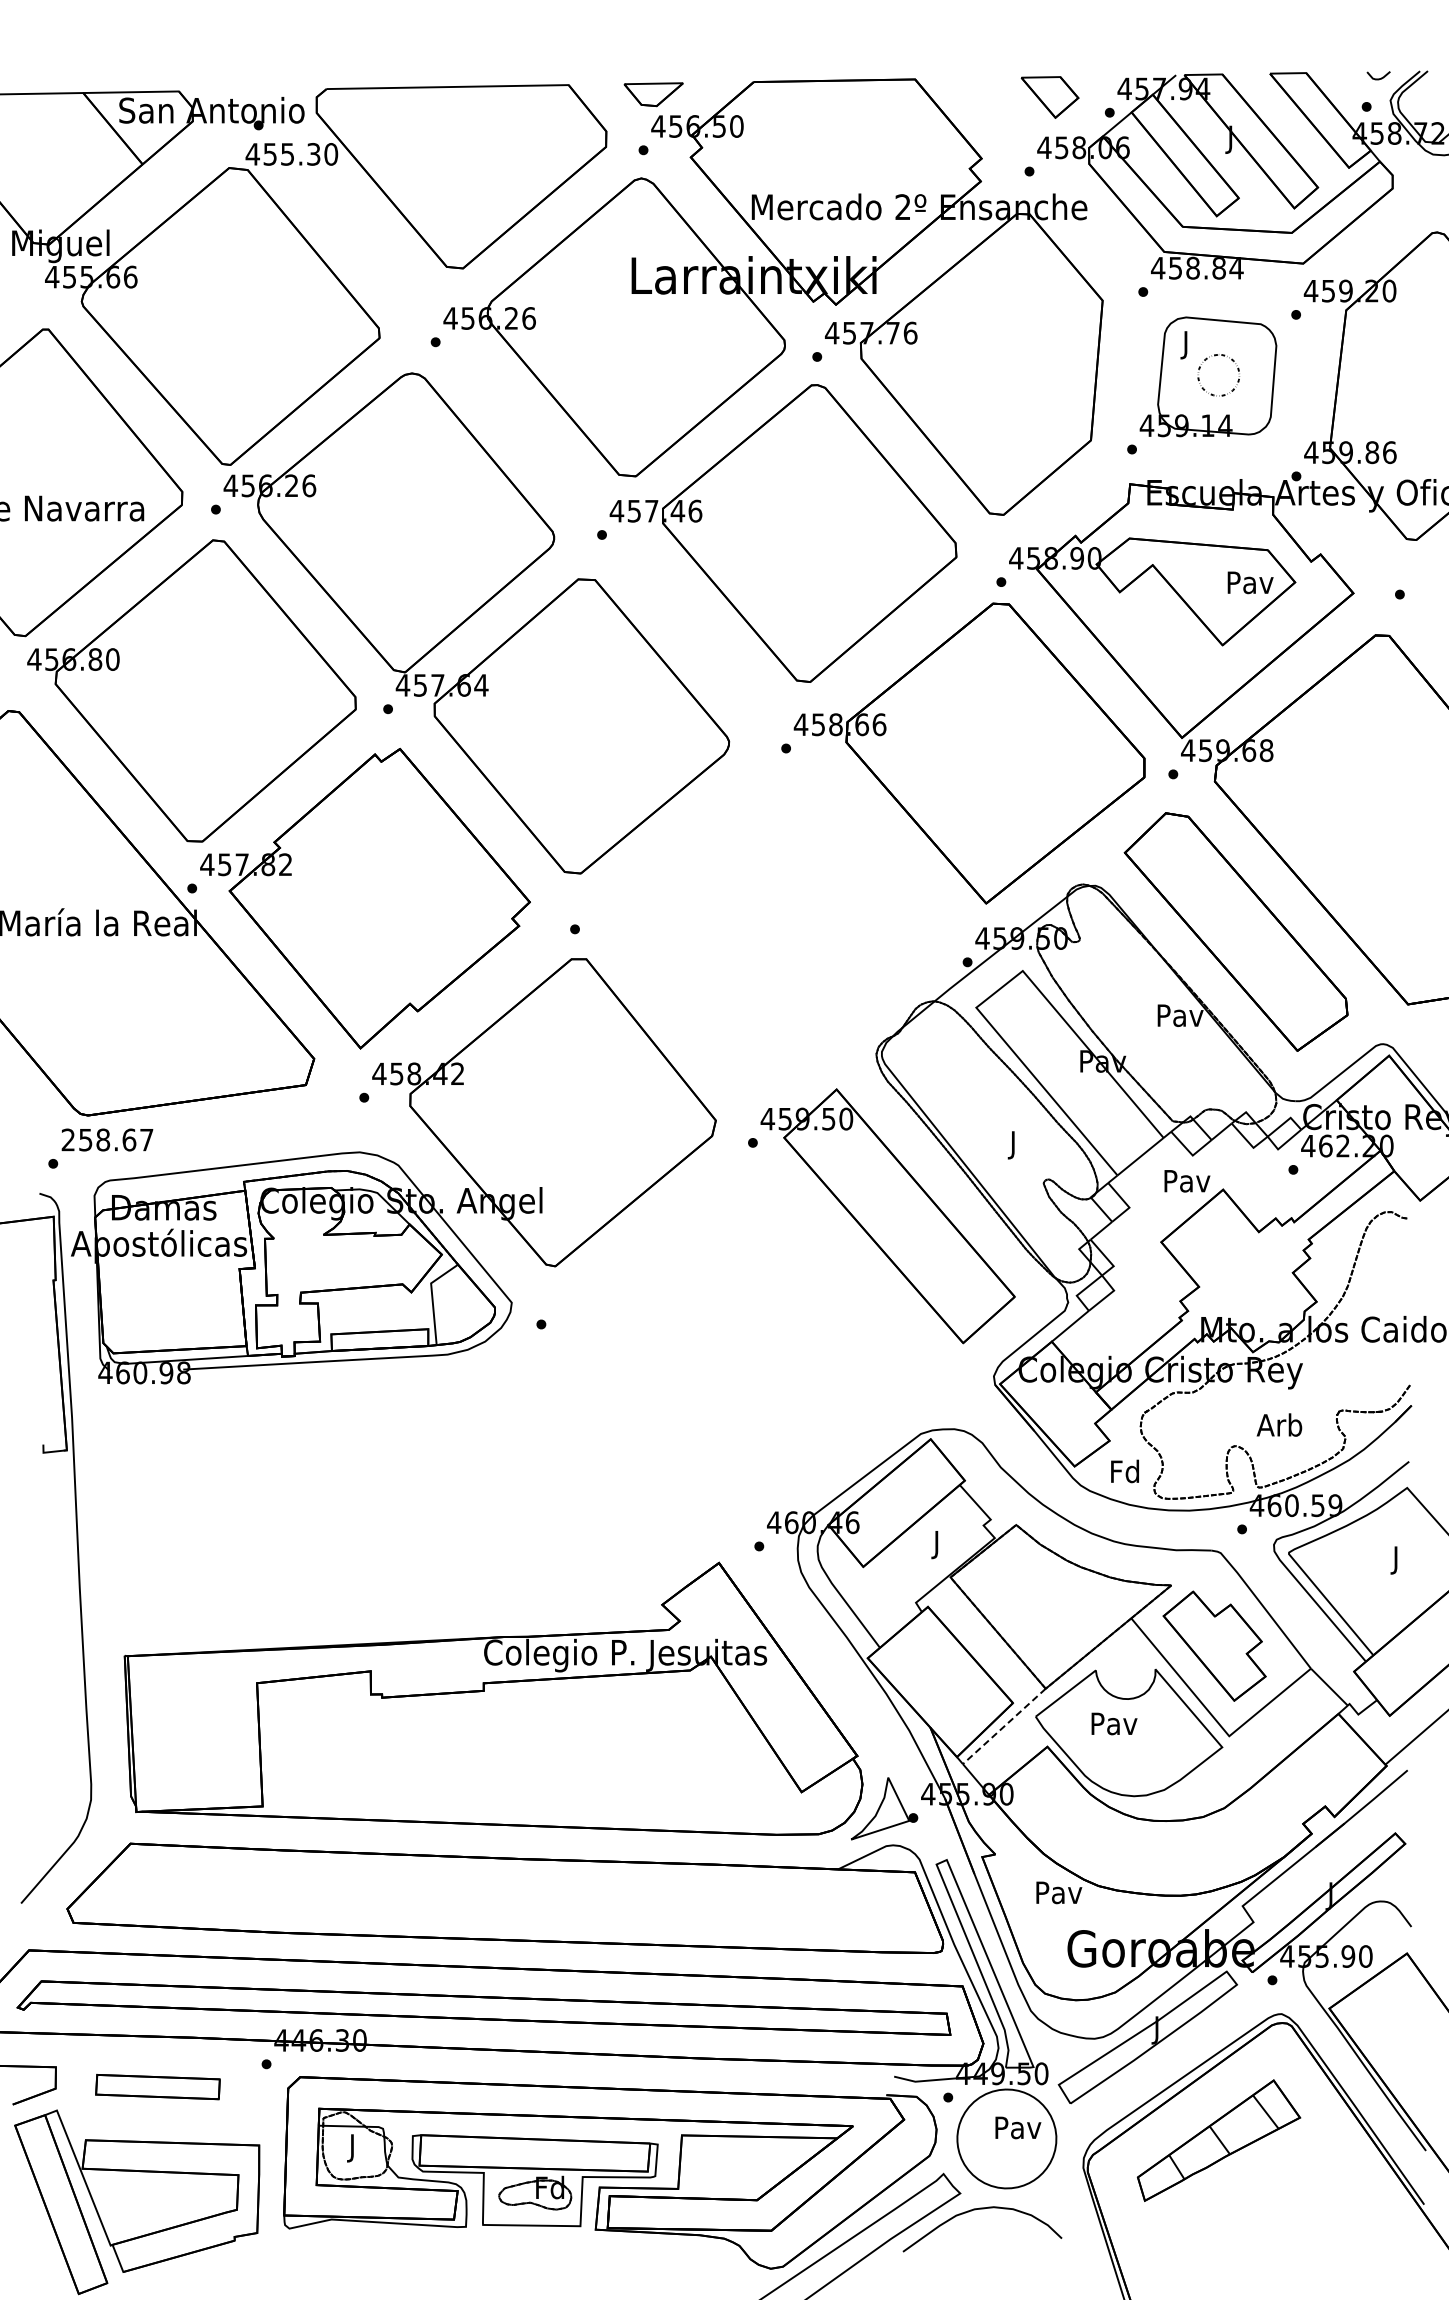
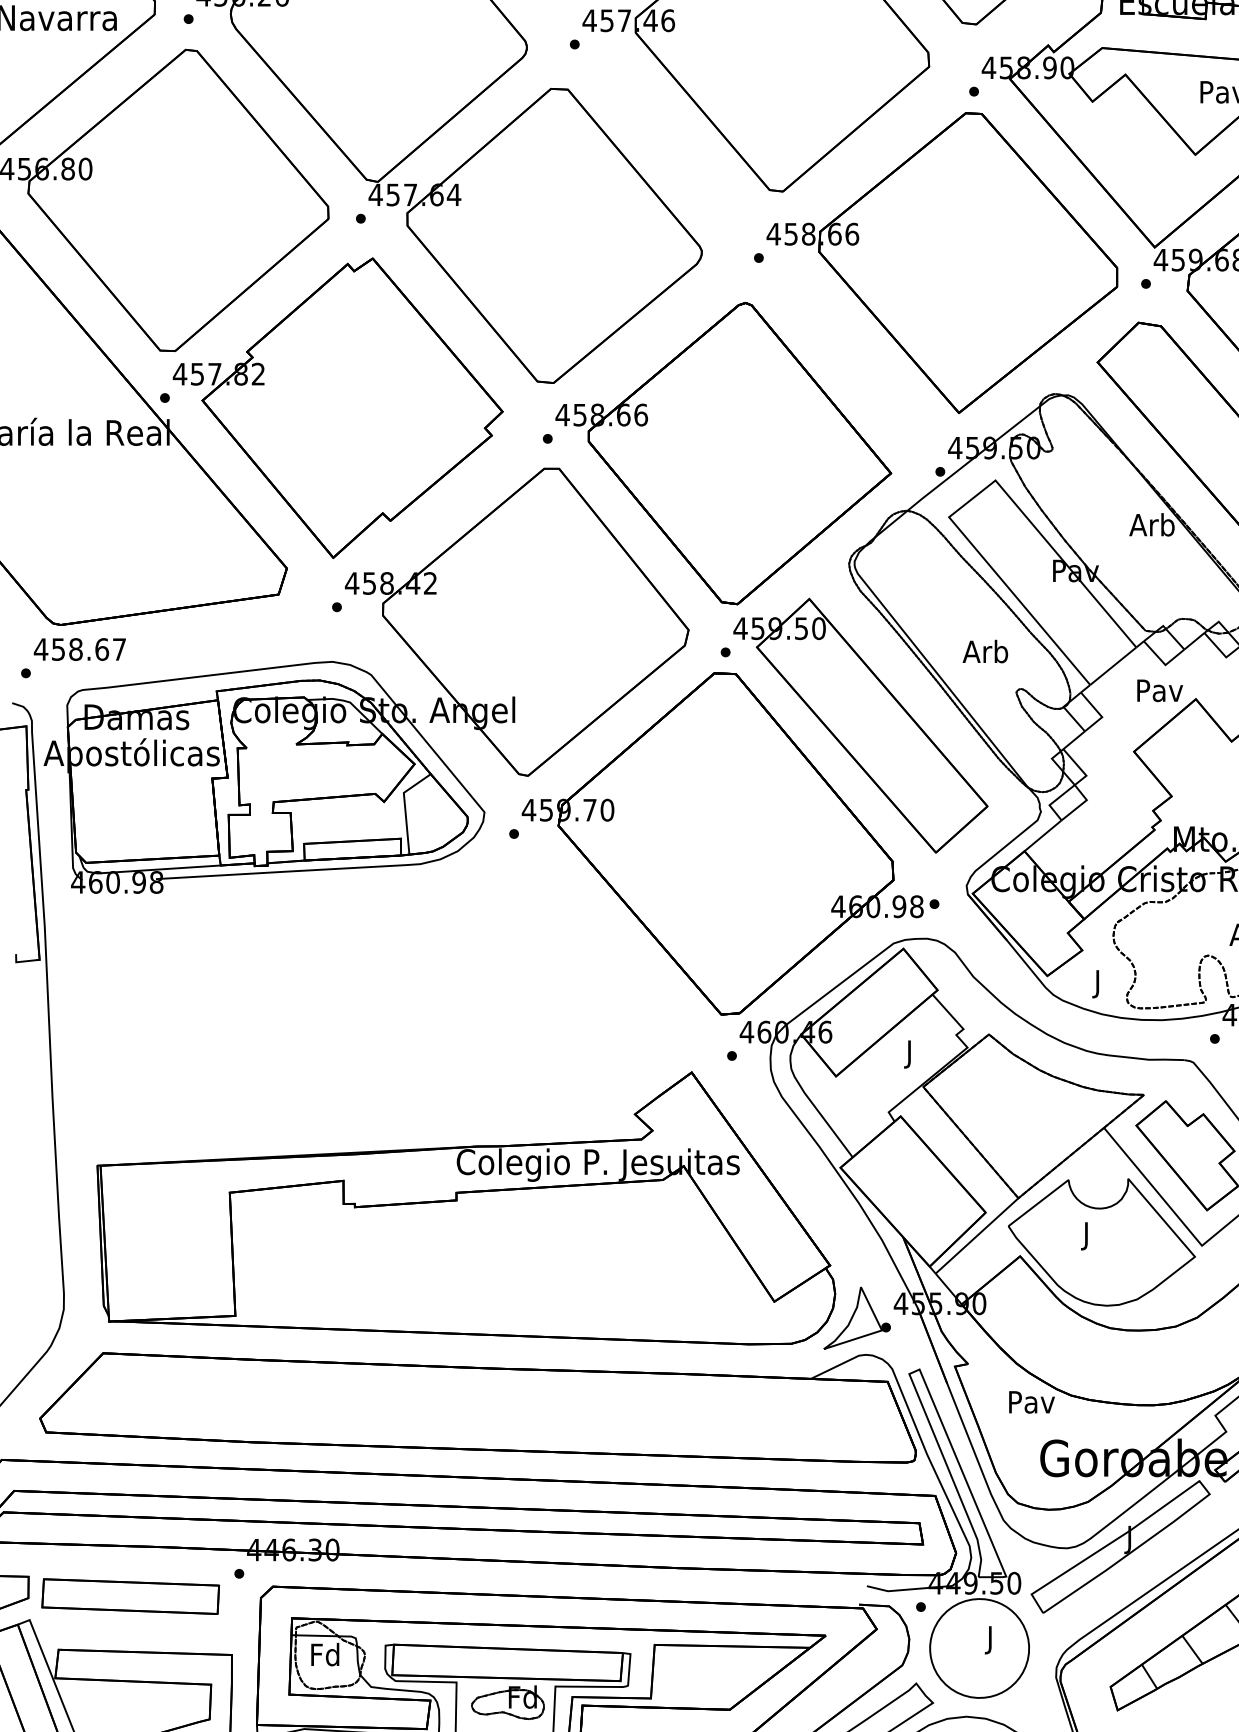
part: (750, 943) -> (723, 453), added
text: (1179, 1015) -> (1152, 525), Pav -> Arb
text: (68, 1139) -> (41, 649), 258.67 -> 458.67
text: (1012, 1144) -> (985, 654), J -> Arb
part: (757, 1333) -> (730, 843), added
text: (1124, 1473) -> (1097, 983), Fd -> J
line: (1004, 1726) -> (977, 1236), dashed -> solid
text: (1114, 1726) -> (1087, 1236), Pav -> J
part: (157, 2086) -> (130, 1596), size x1.43
text: (1018, 2130) -> (991, 1640), Pav -> J
text: (352, 2147) -> (325, 1657), J -> Fd

